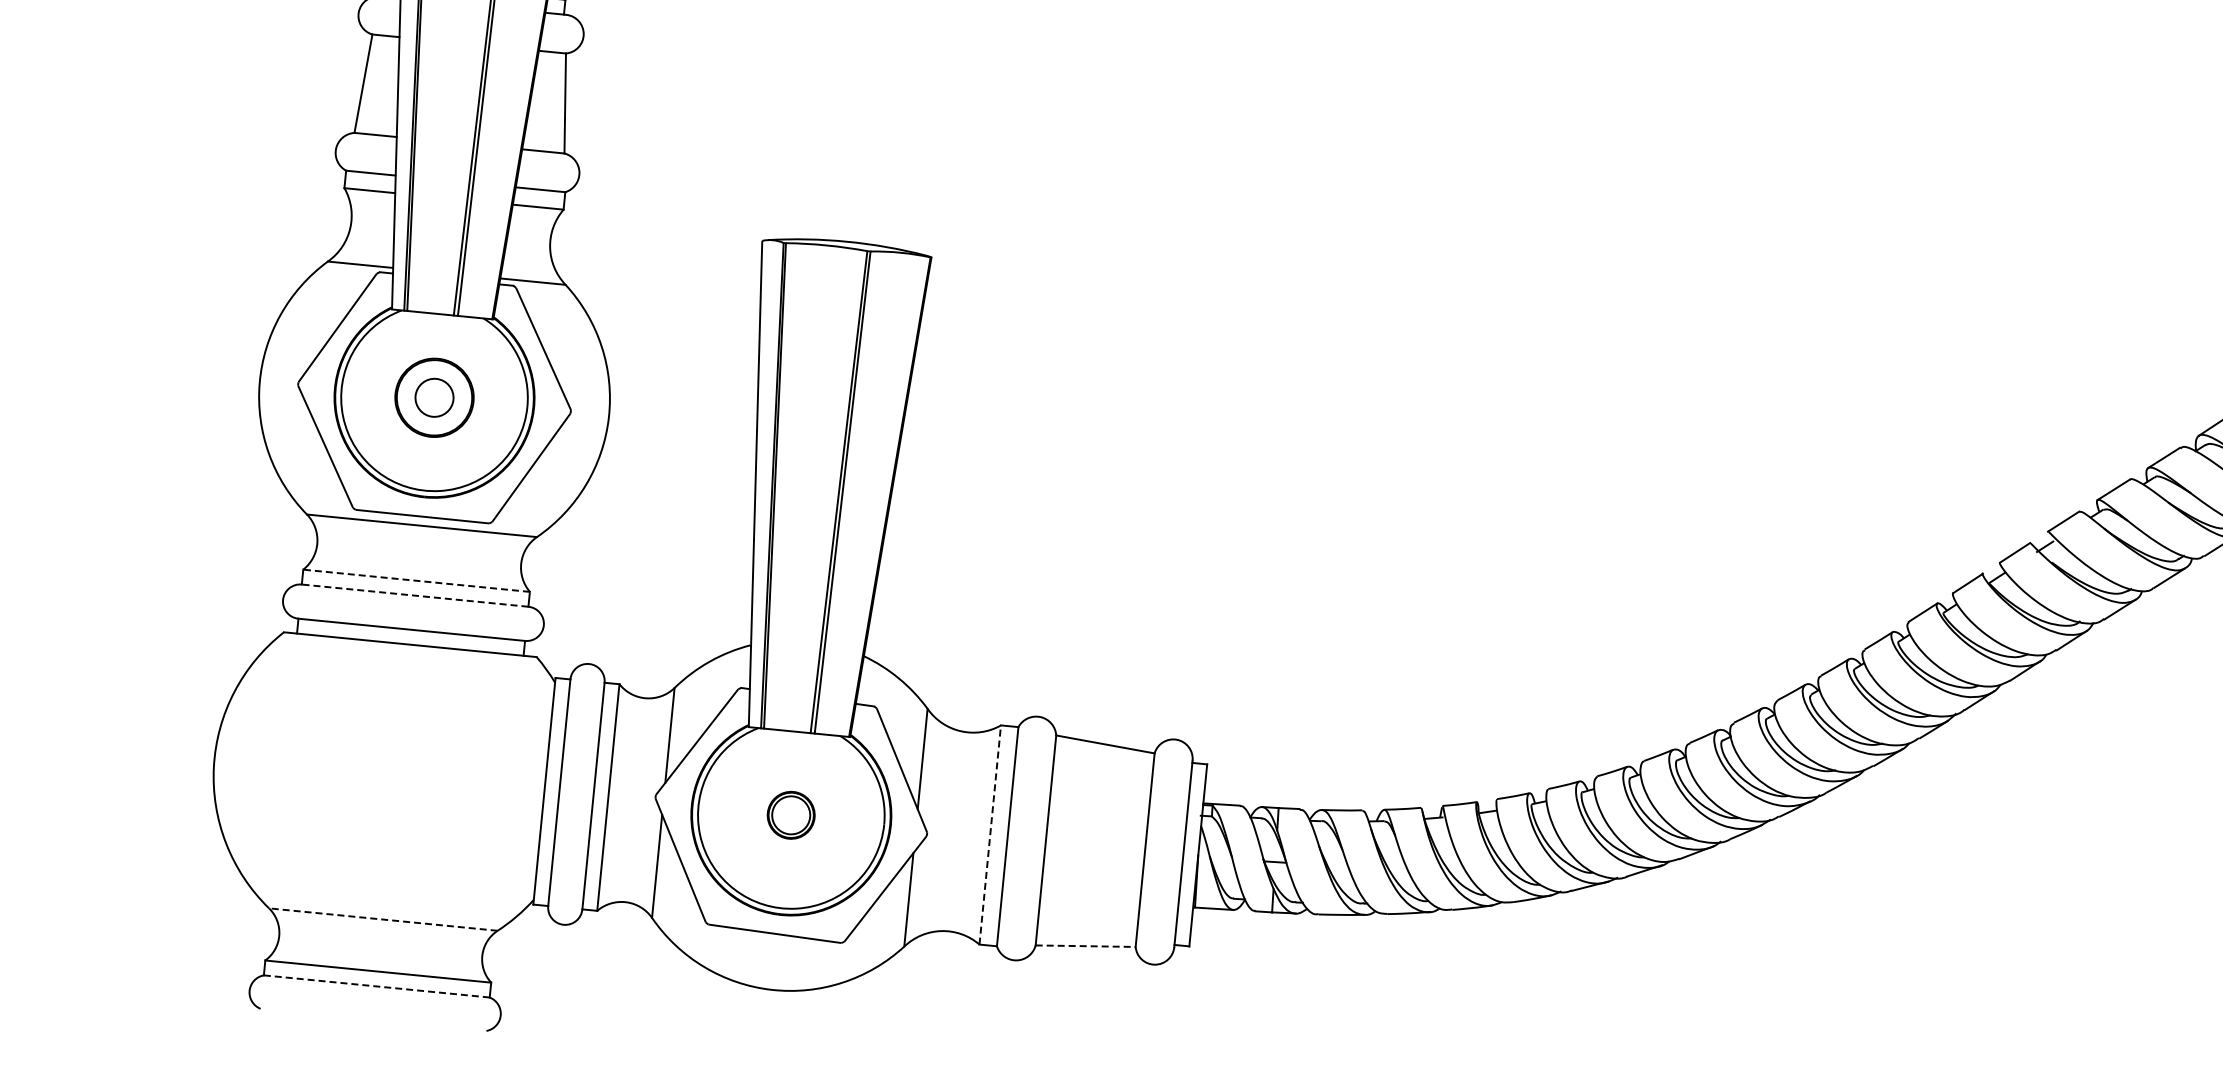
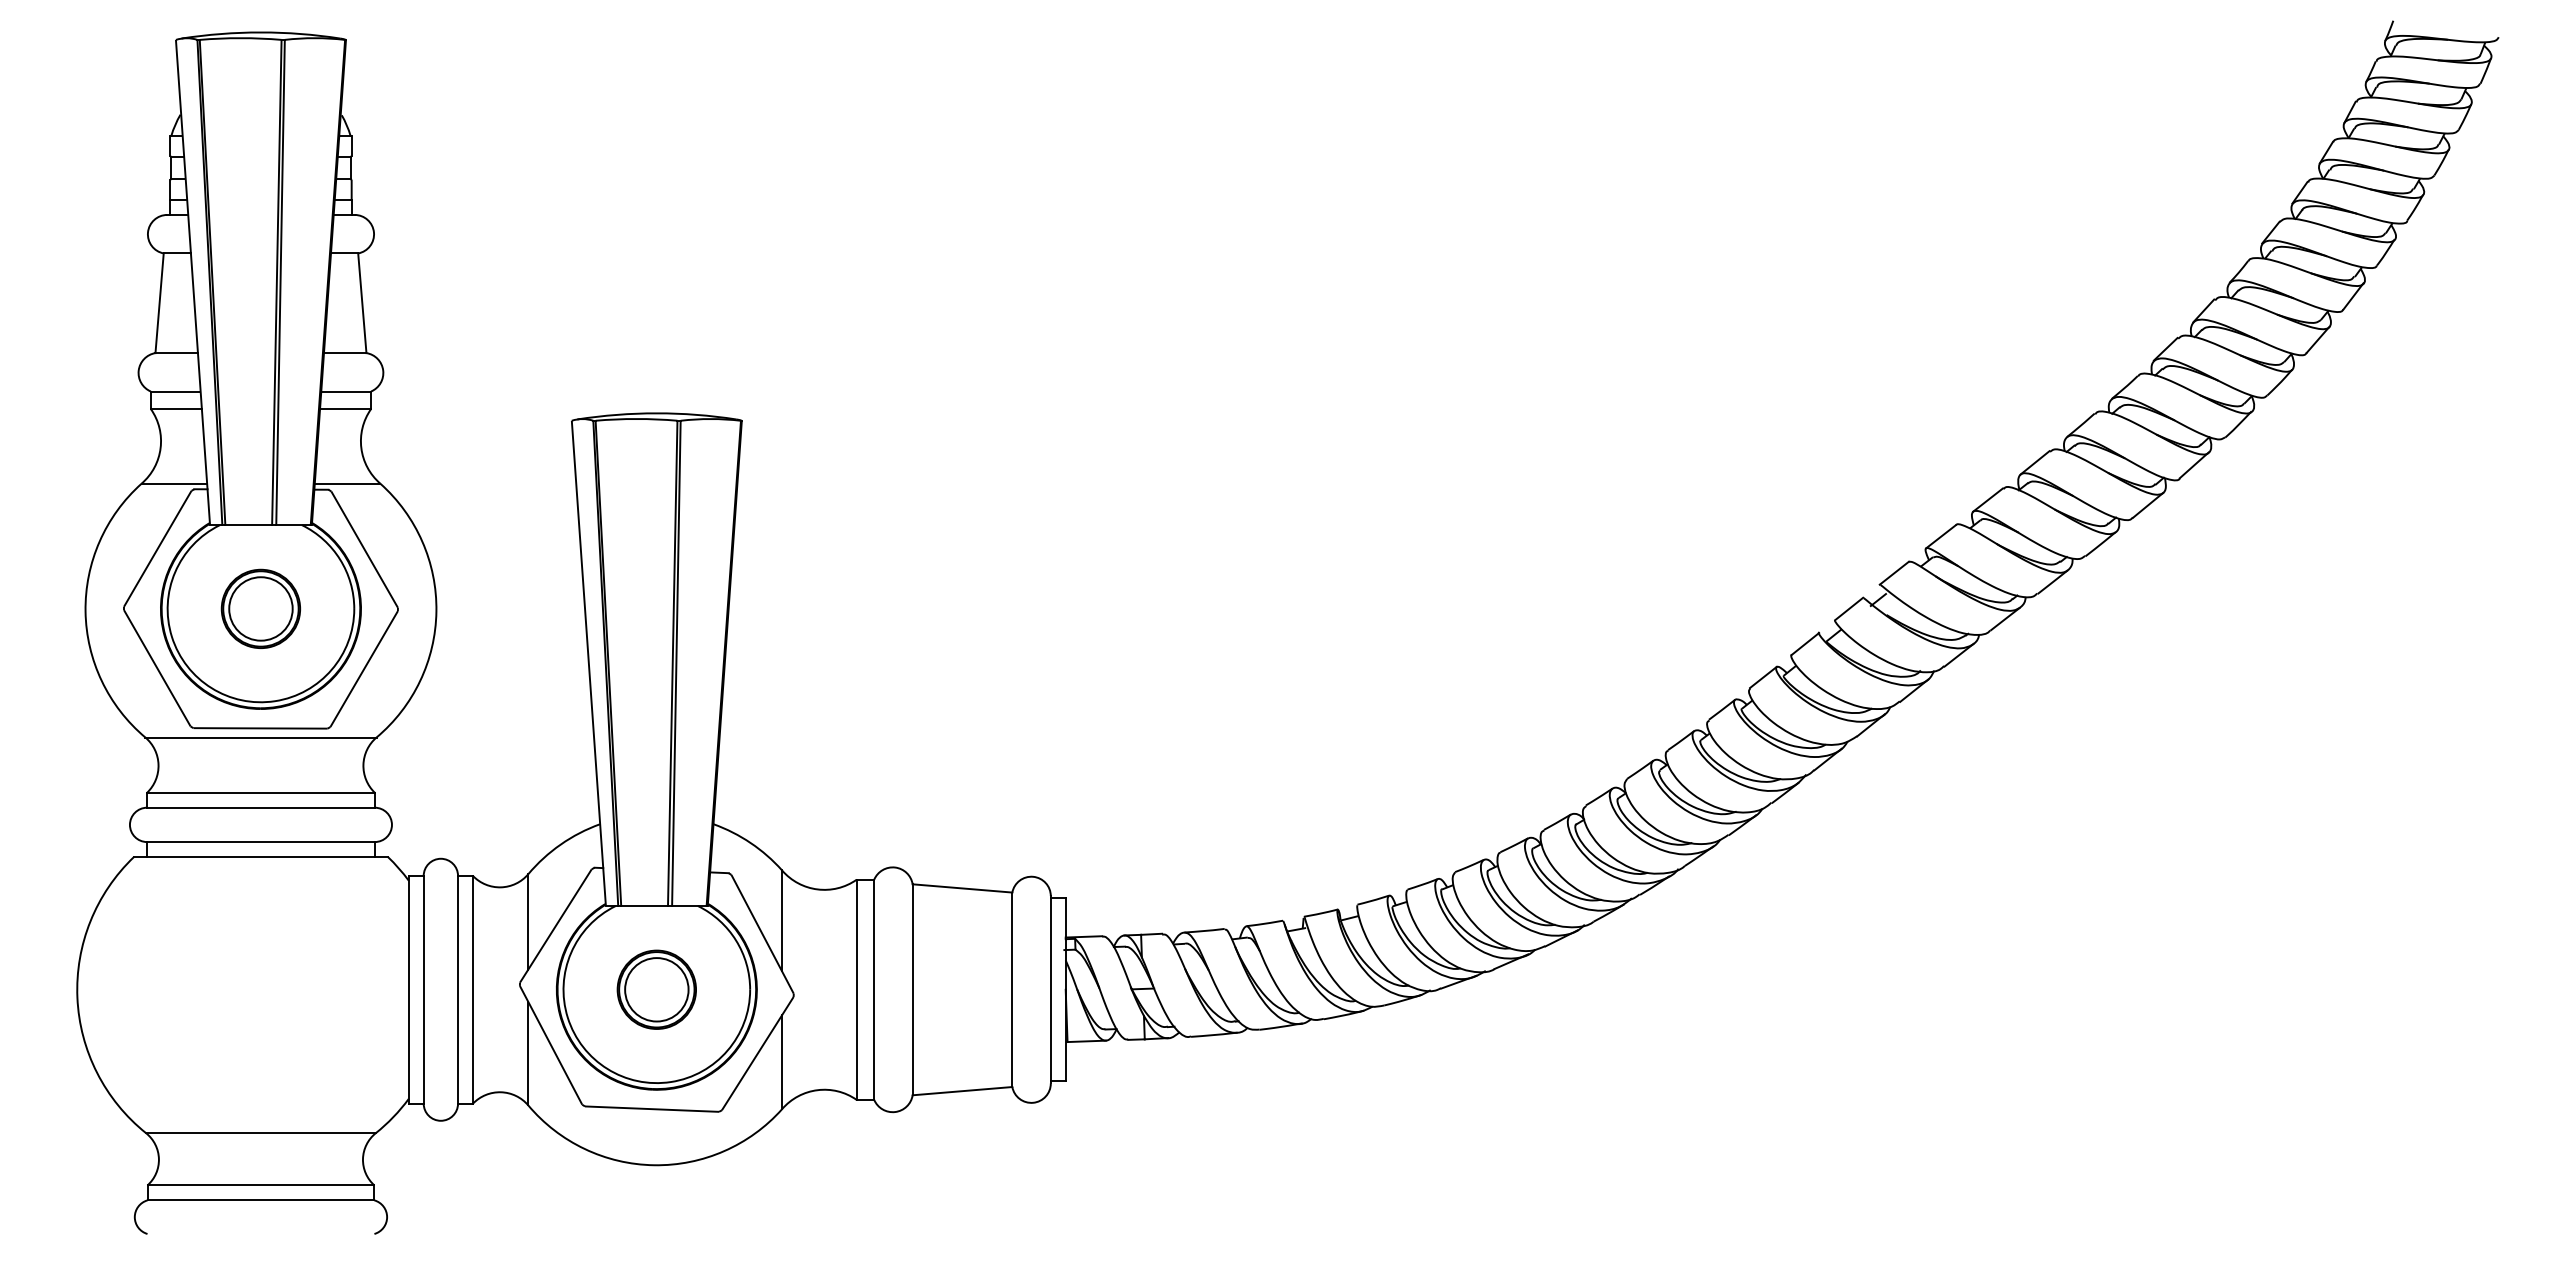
circle: (434, 397) -> (260, 608), size x1.67
line: (416, 580) -> (260, 792), dashed -> solid
line: (414, 595) -> (260, 807), dashed -> solid
part: (791, 815) -> (656, 989), size x1.67
line: (990, 834) -> (856, 989), dashed -> solid
line: (382, 919) -> (260, 1133), dashed -> solid
line: (1086, 946) -> (963, 1091), dashed -> solid
line: (376, 986) -> (260, 1200), dashed -> solid

